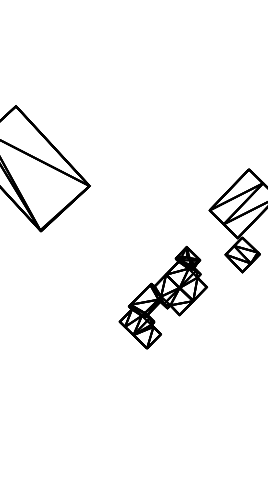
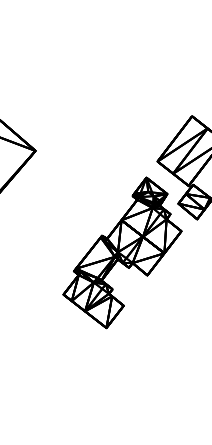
part: (163, 297) -> (121, 253), size x1.43

